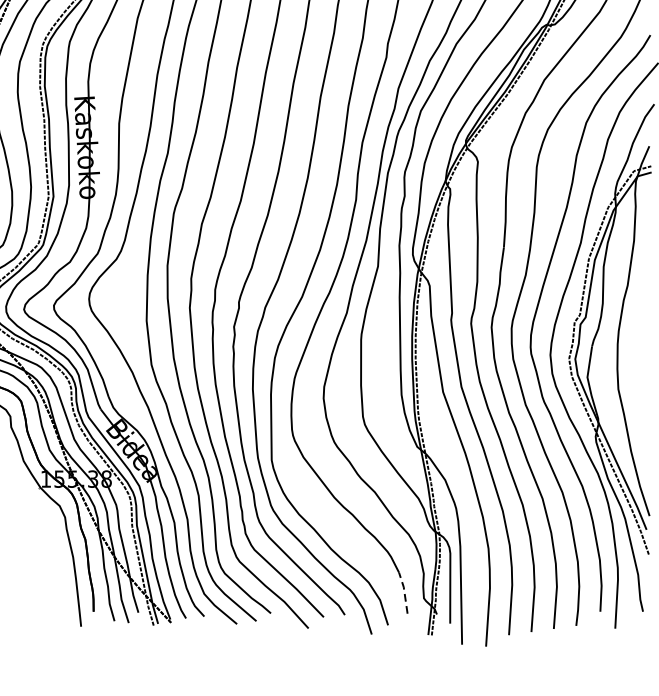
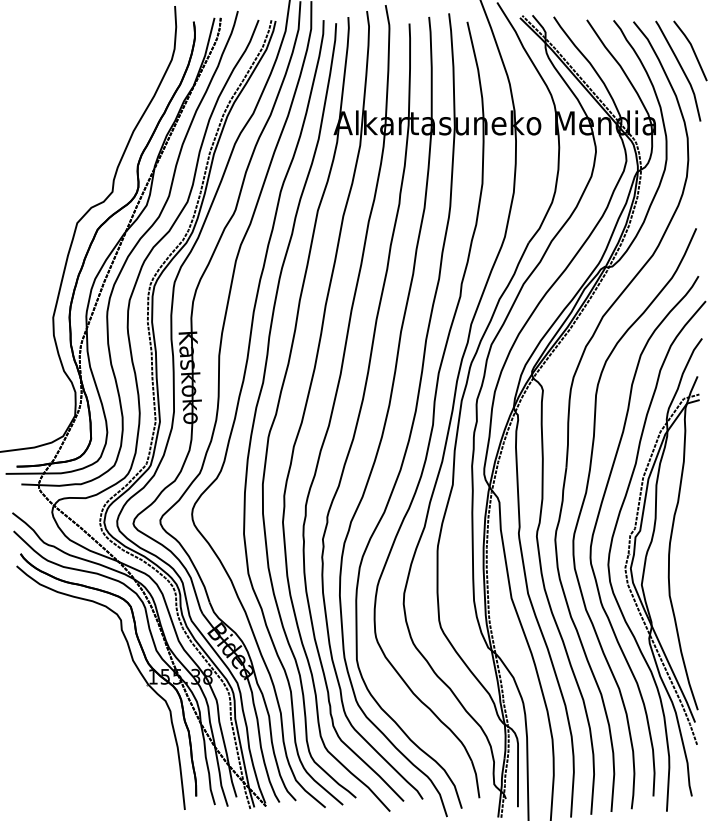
line: (404, 592) -> (476, 779), dashed -> solid

